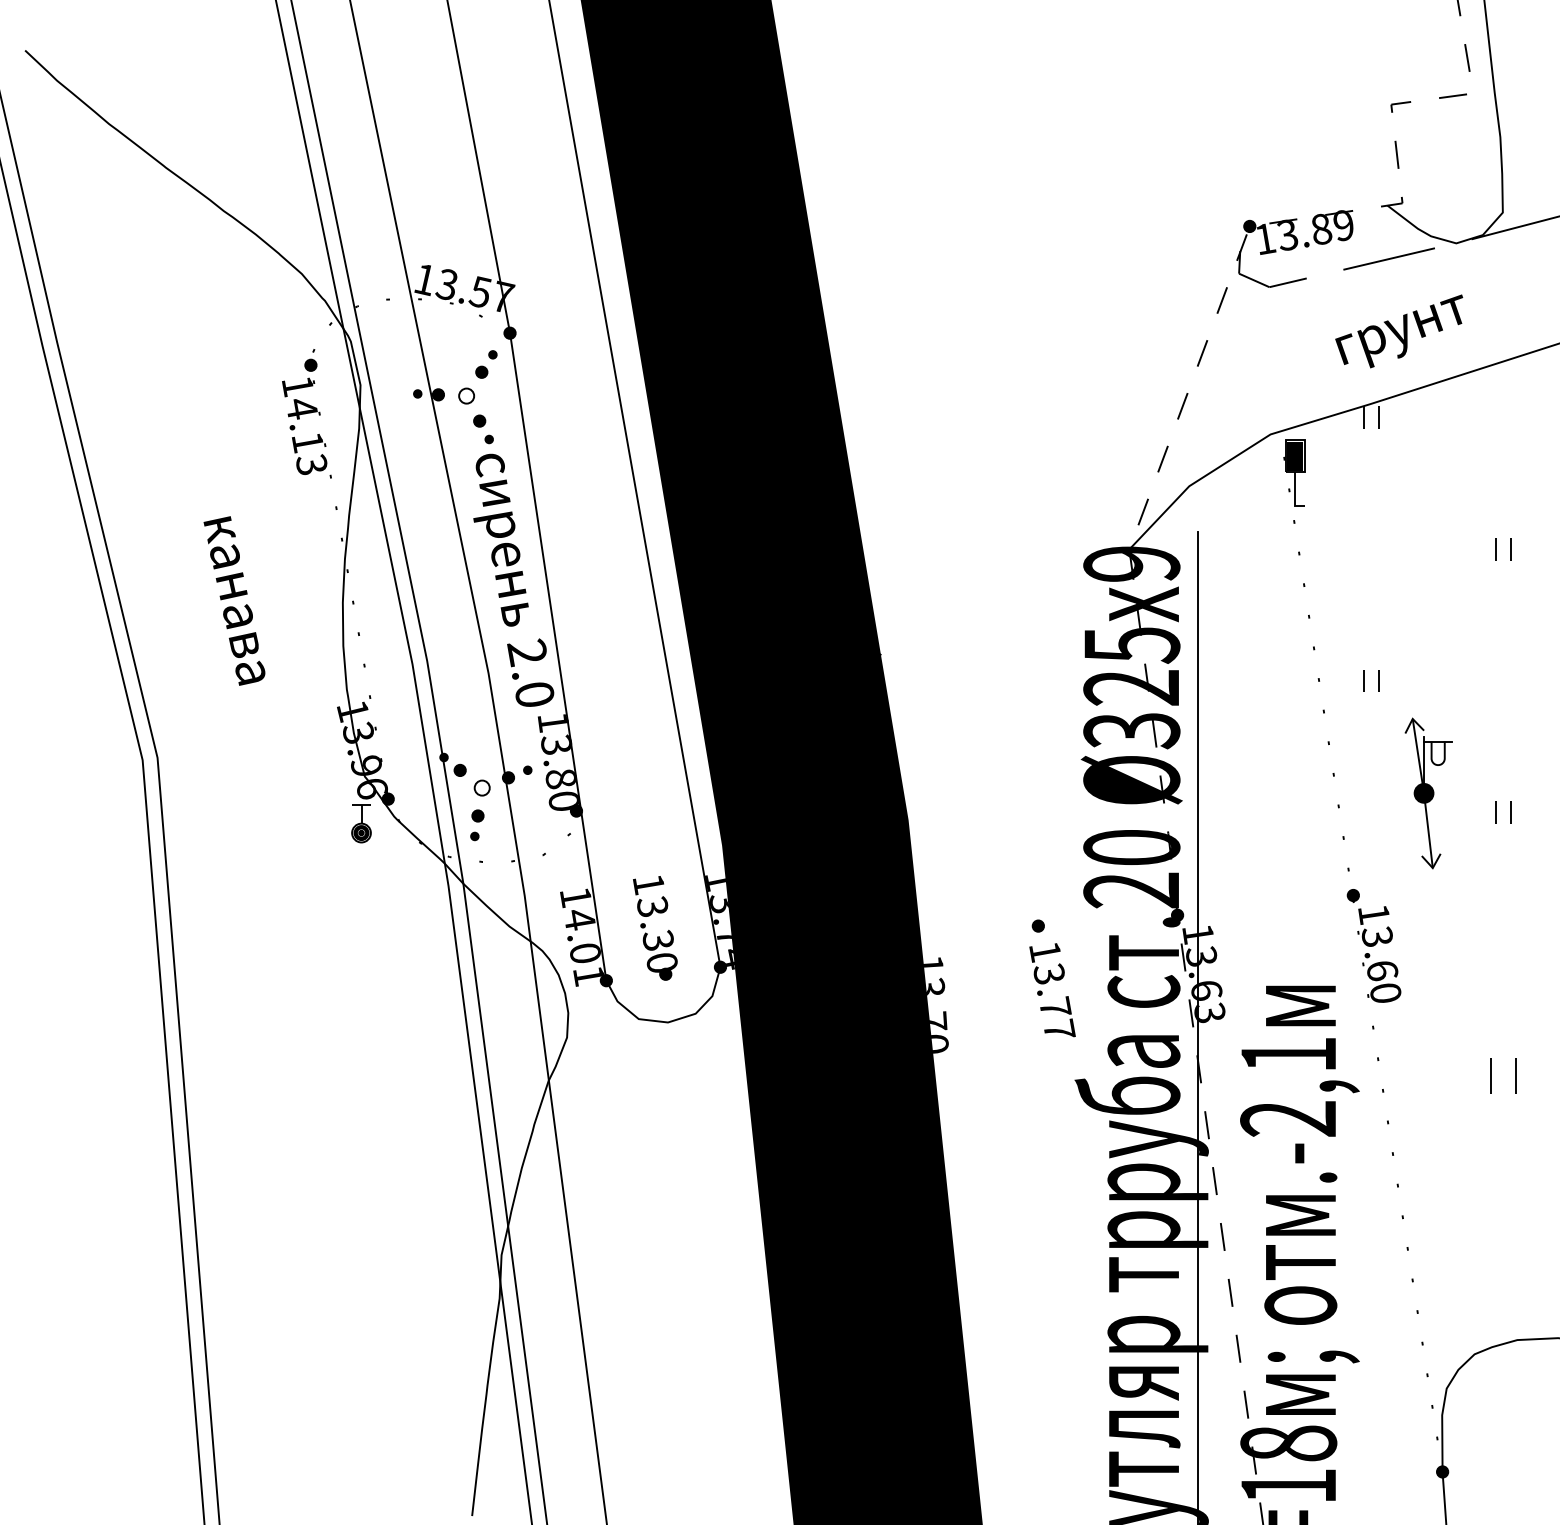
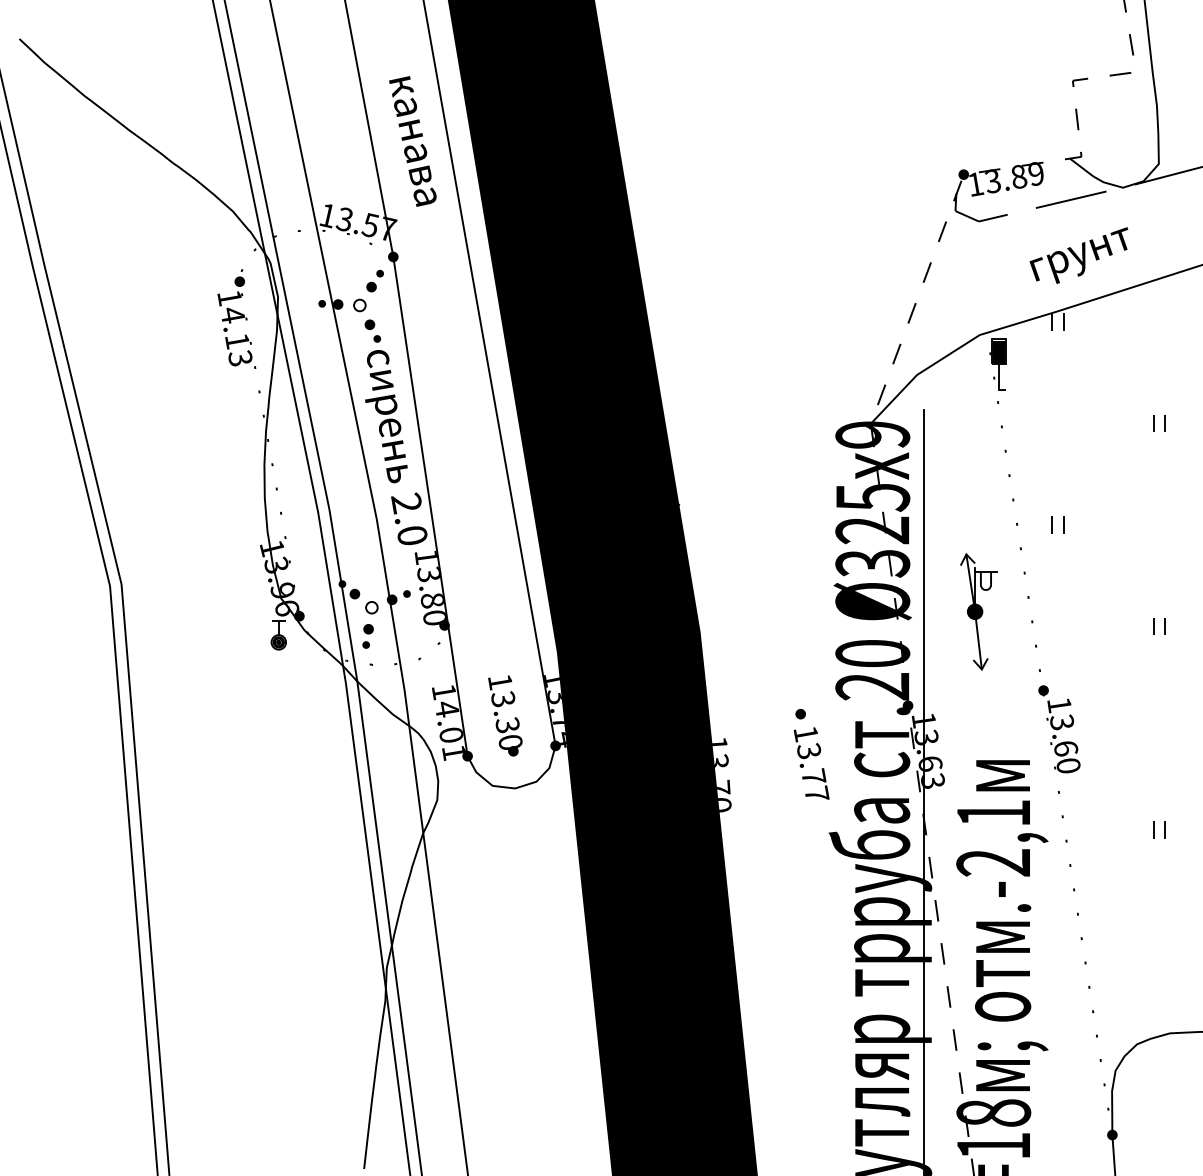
text: (234, 601) -> (412, 141), moved
part: (1428, 792) -> (978, 611), moved
part: (1503, 1075) -> (1159, 829), size x0.62

